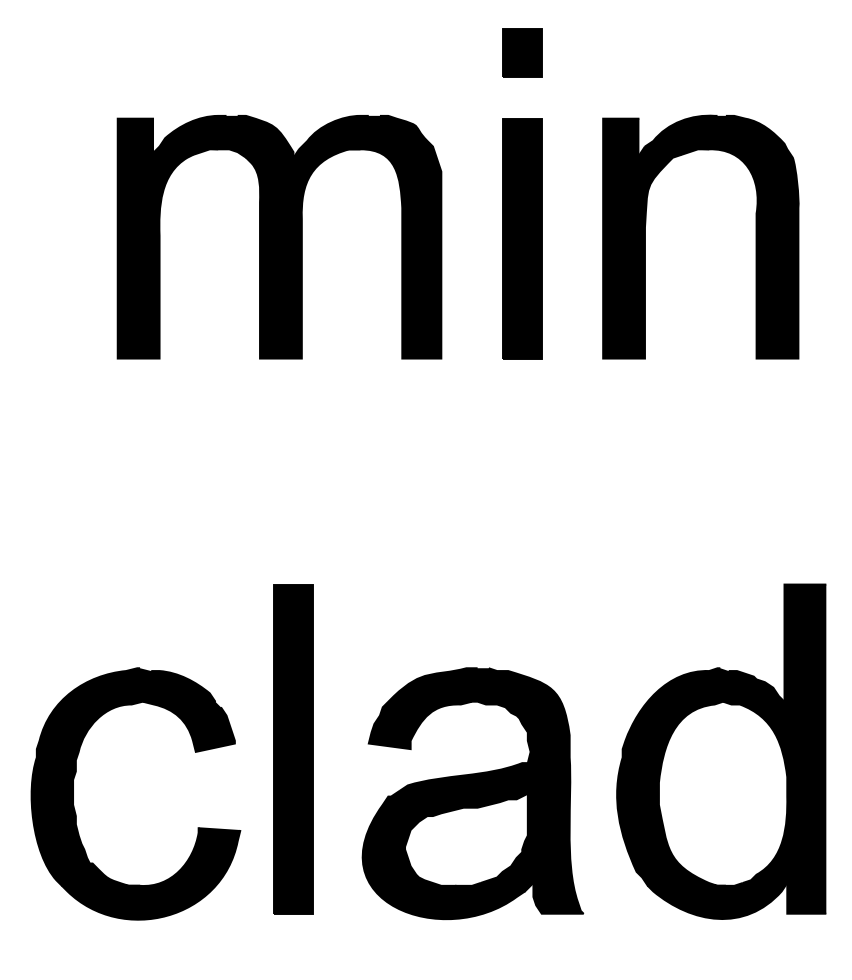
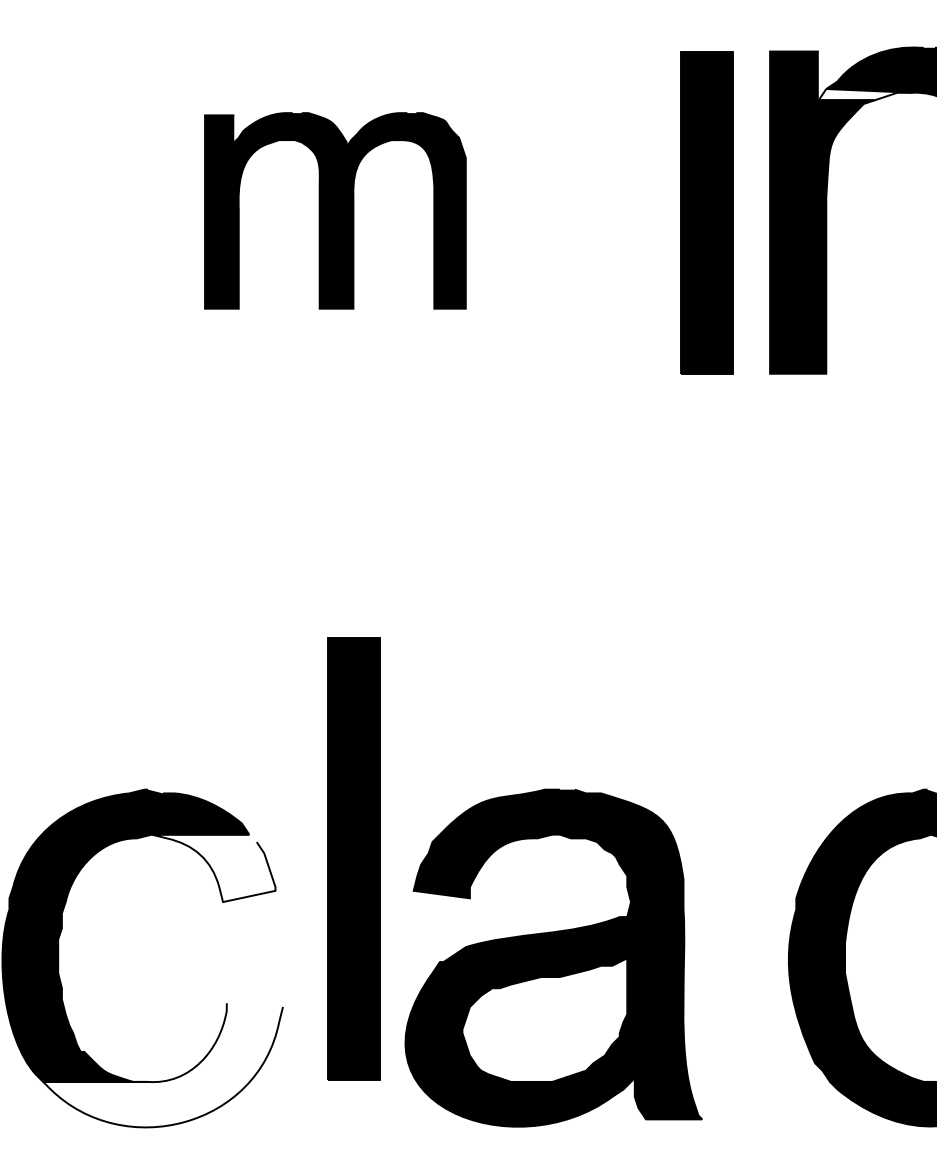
fill: (674, 150) -> (865, 94), removed
part: (279, 237) -> (335, 211), size x0.6
part: (522, 238) -> (707, 212), moved
fill: (188, 726) -> (213, 867), removed
part: (293, 749) -> (354, 859), moved
part: (472, 793) -> (552, 957), moved
fill: (150, 873) -> (162, 1065), removed

